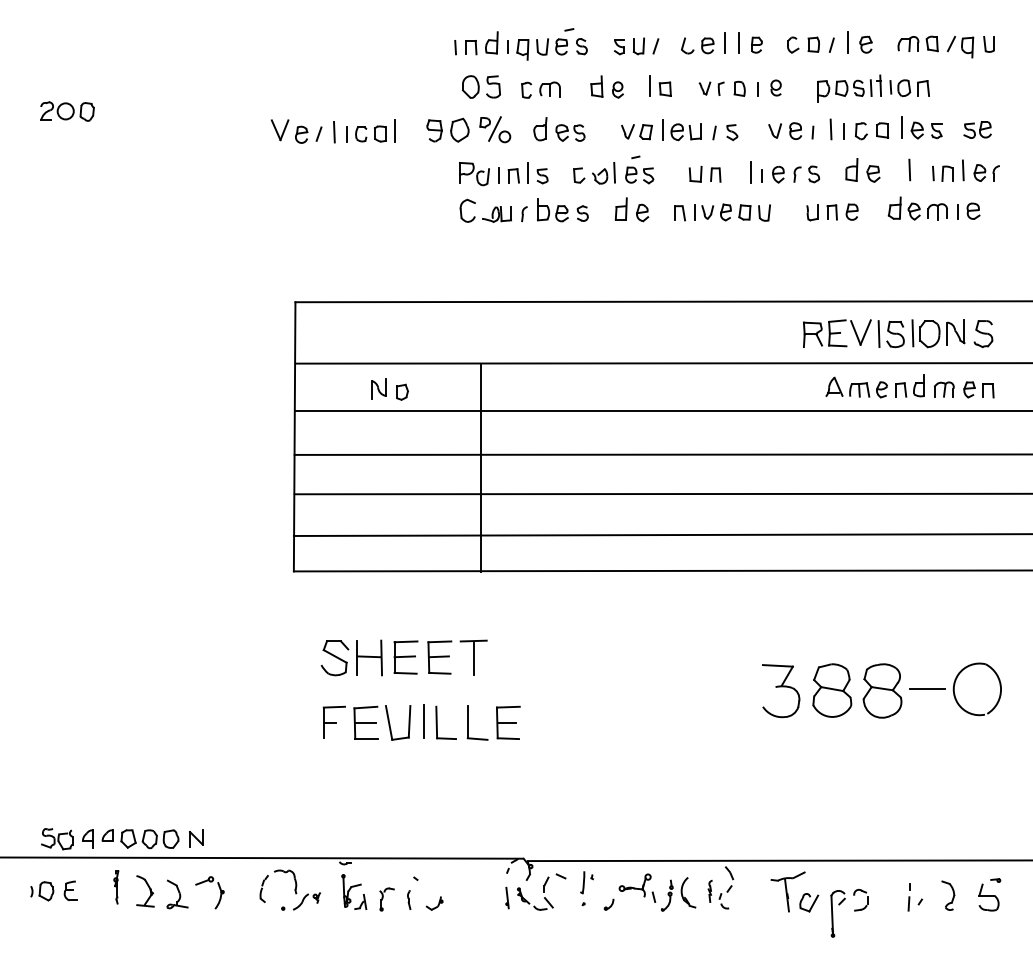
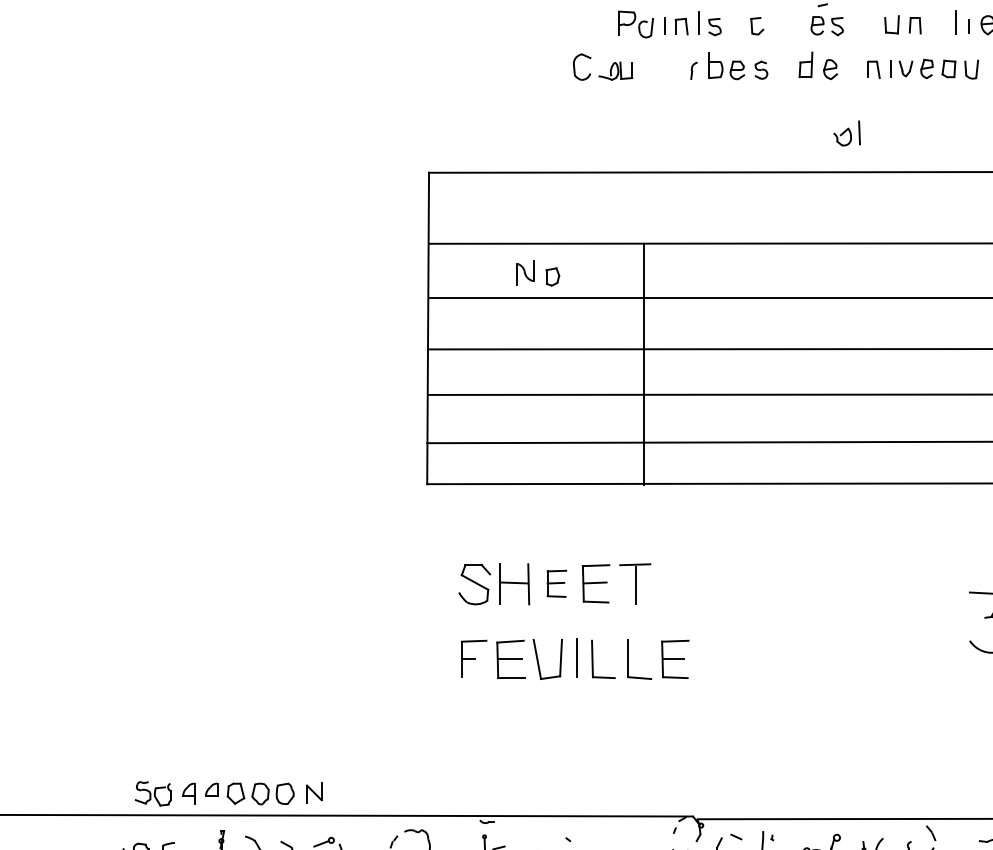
part: (603, 173) -> (846, 133), moved
part: (491, 213) -> (609, 70), moved
part: (405, 657) -> (556, 583), size x0.7

